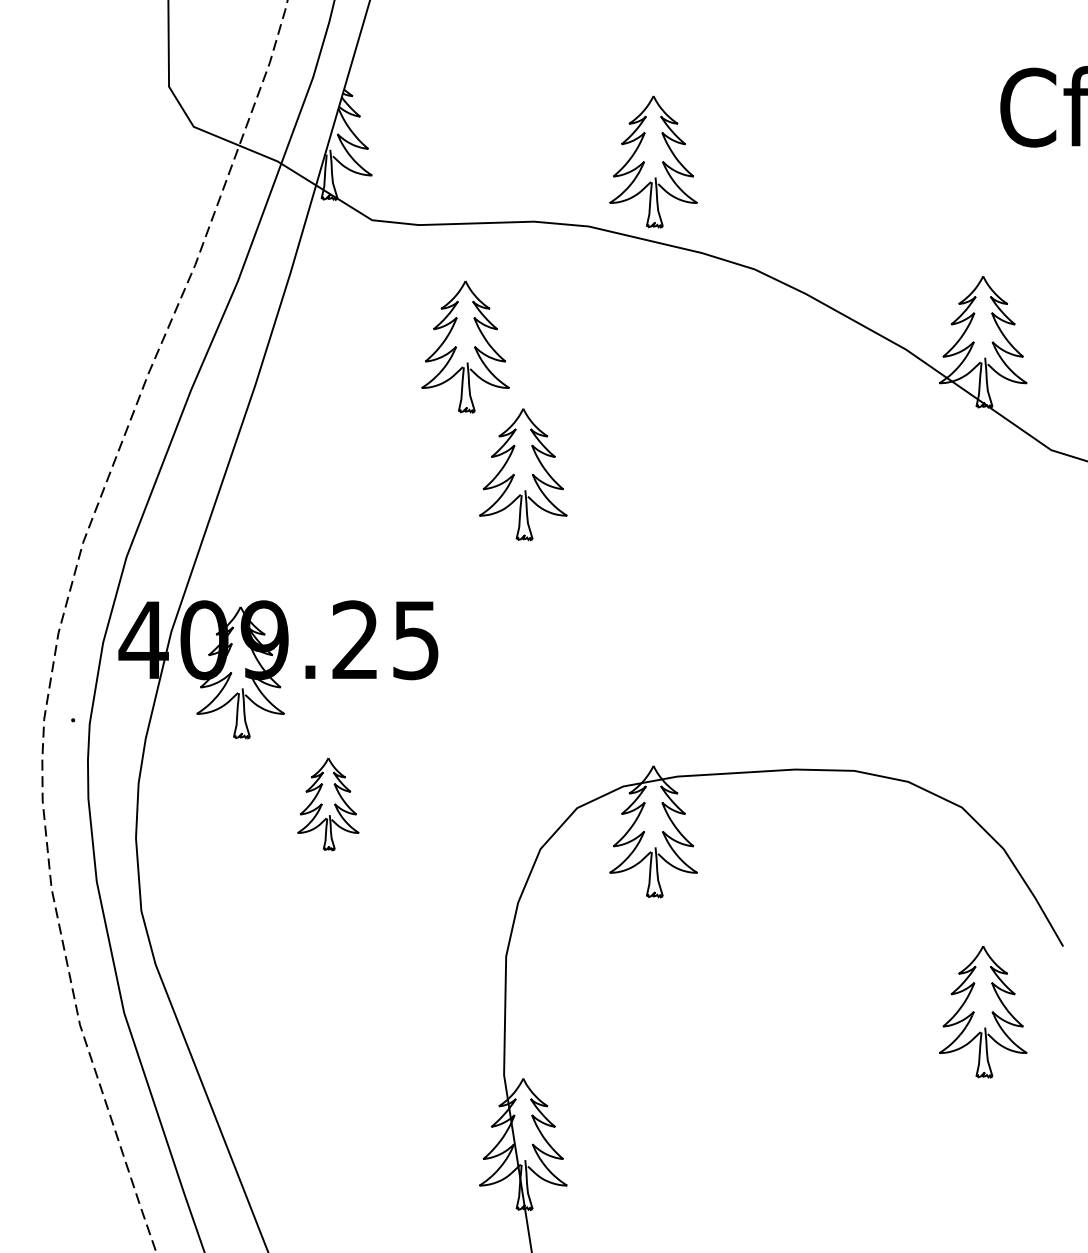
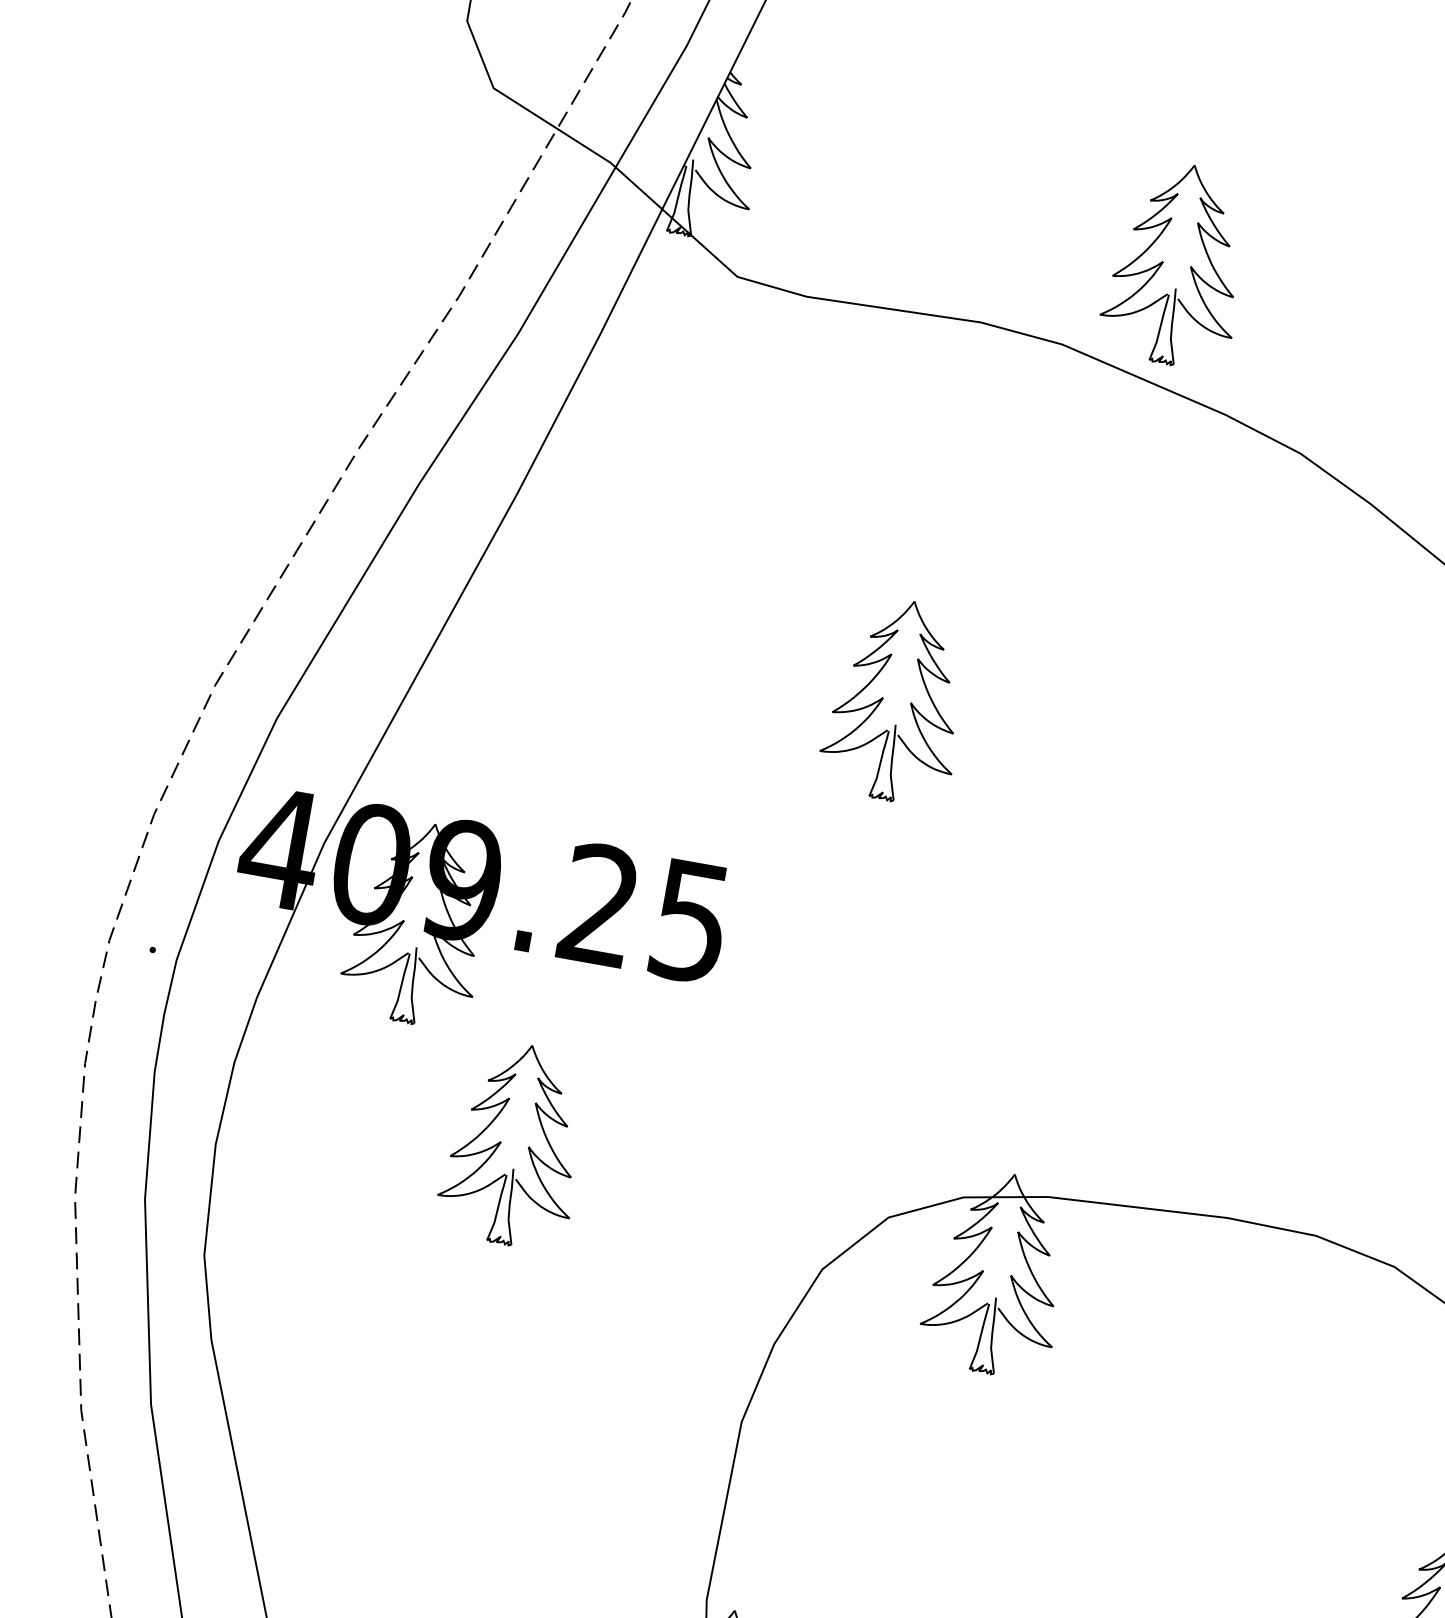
part: (465, 346) -> (844, 492), removed
part: (328, 804) -> (514, 1145), size x1.43

